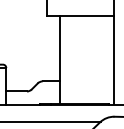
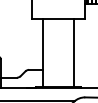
line: (114, 59) -> (74, 52), moved

